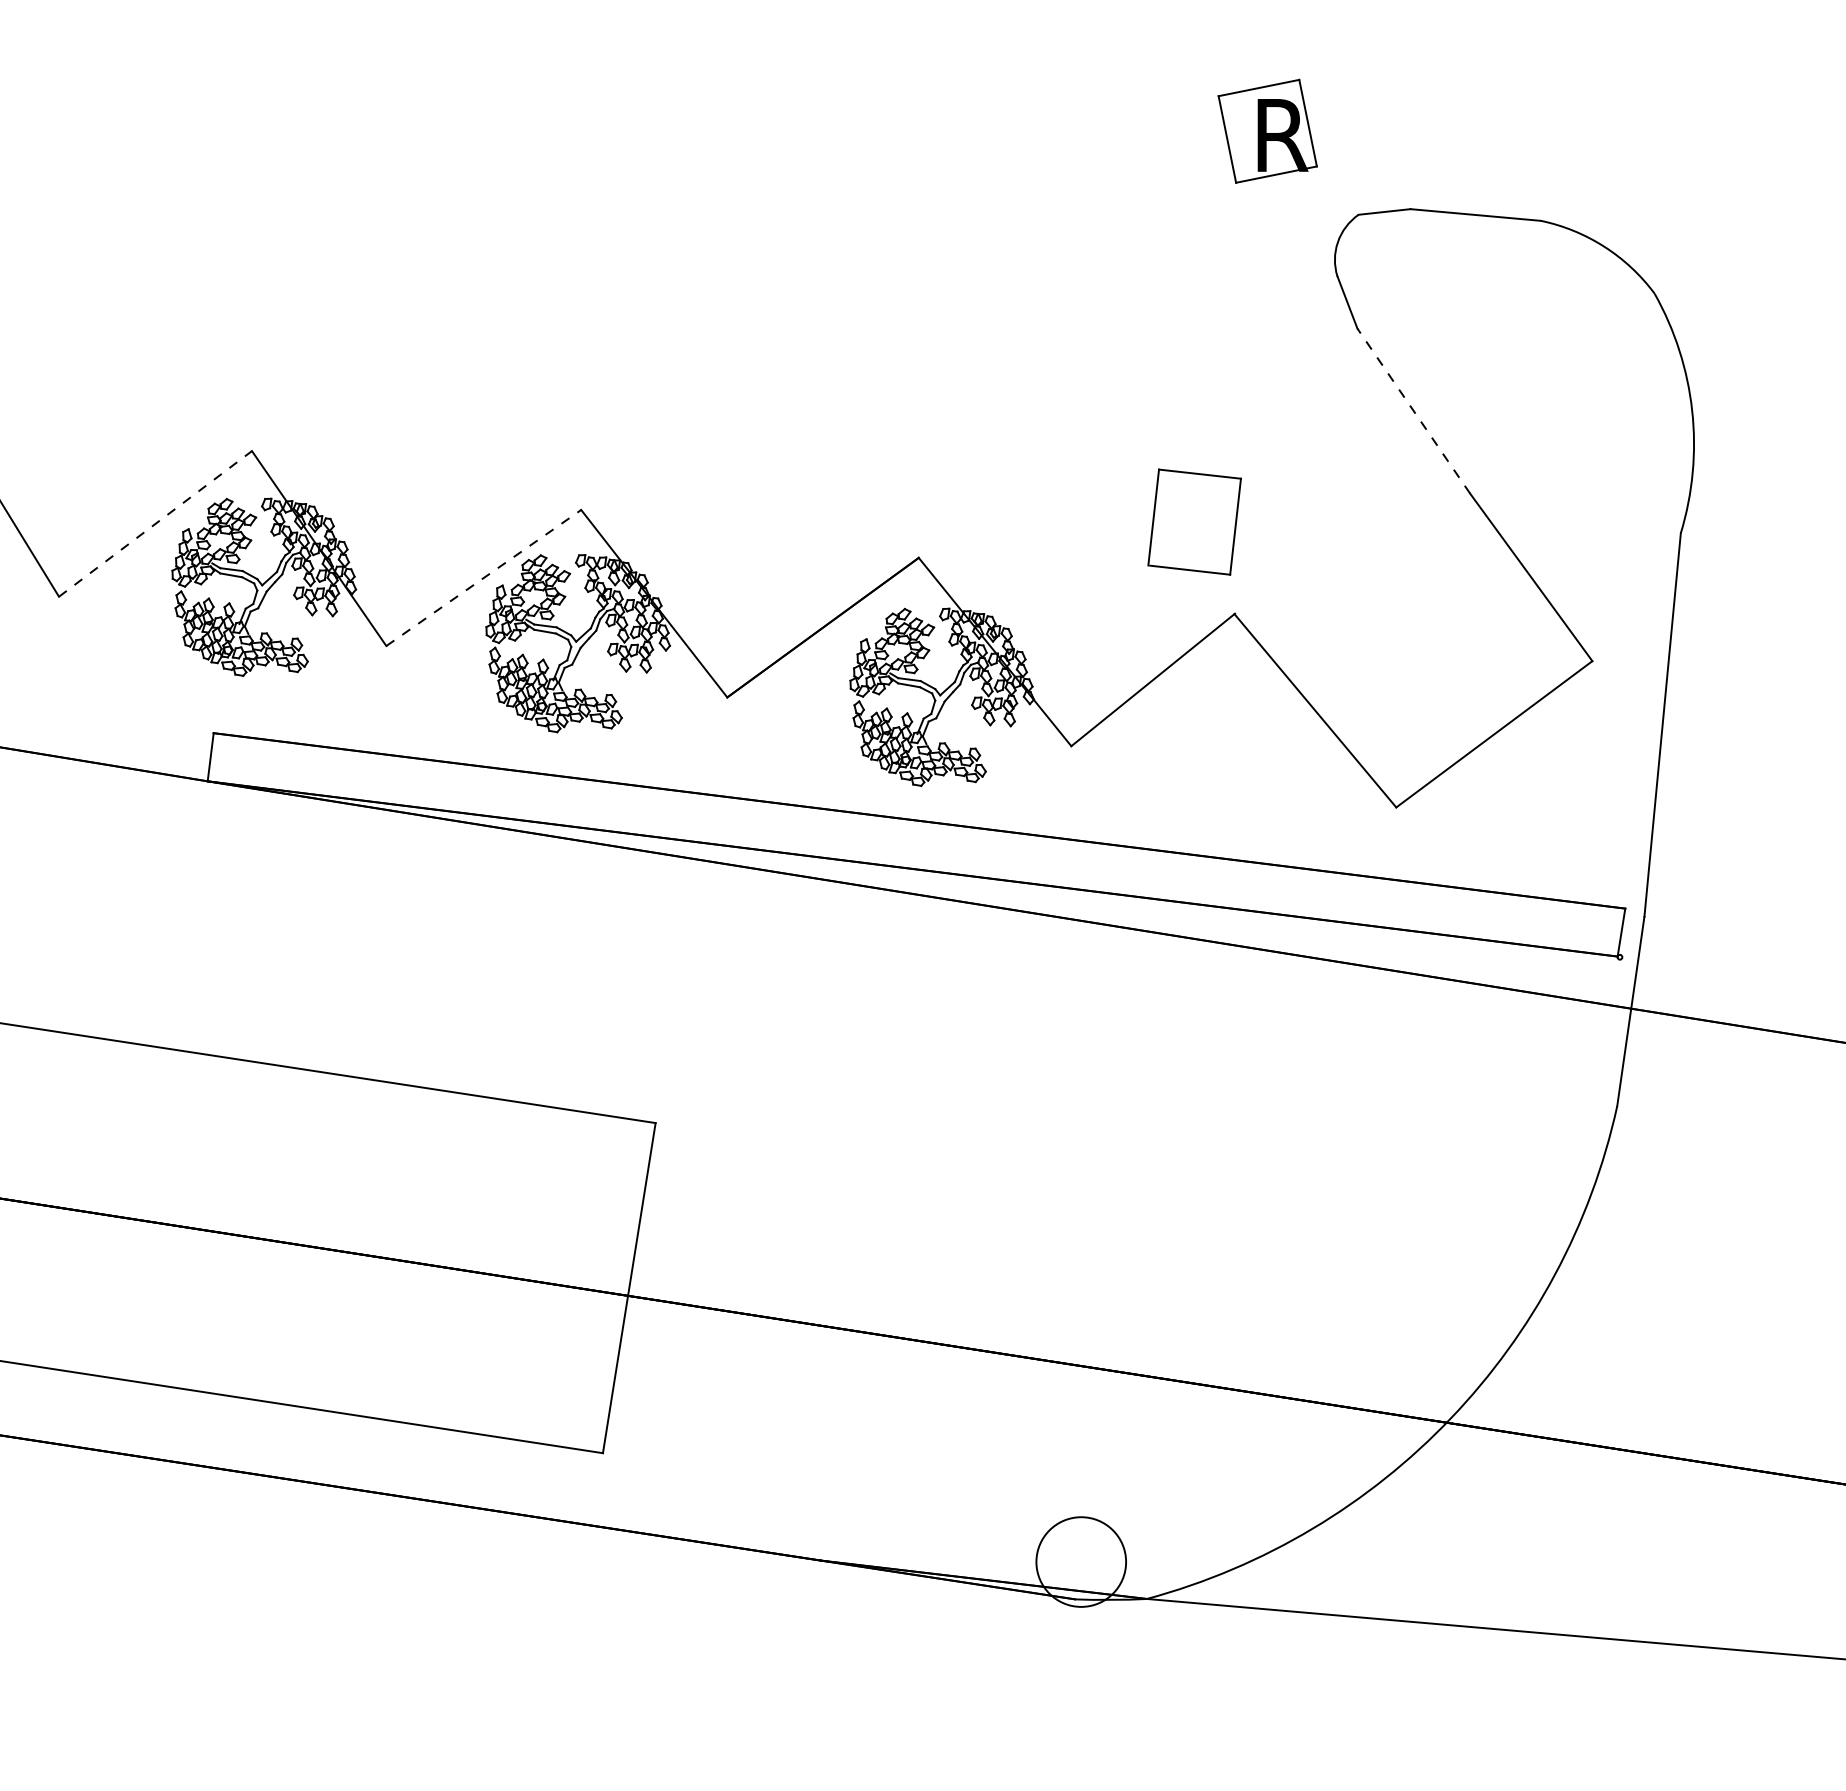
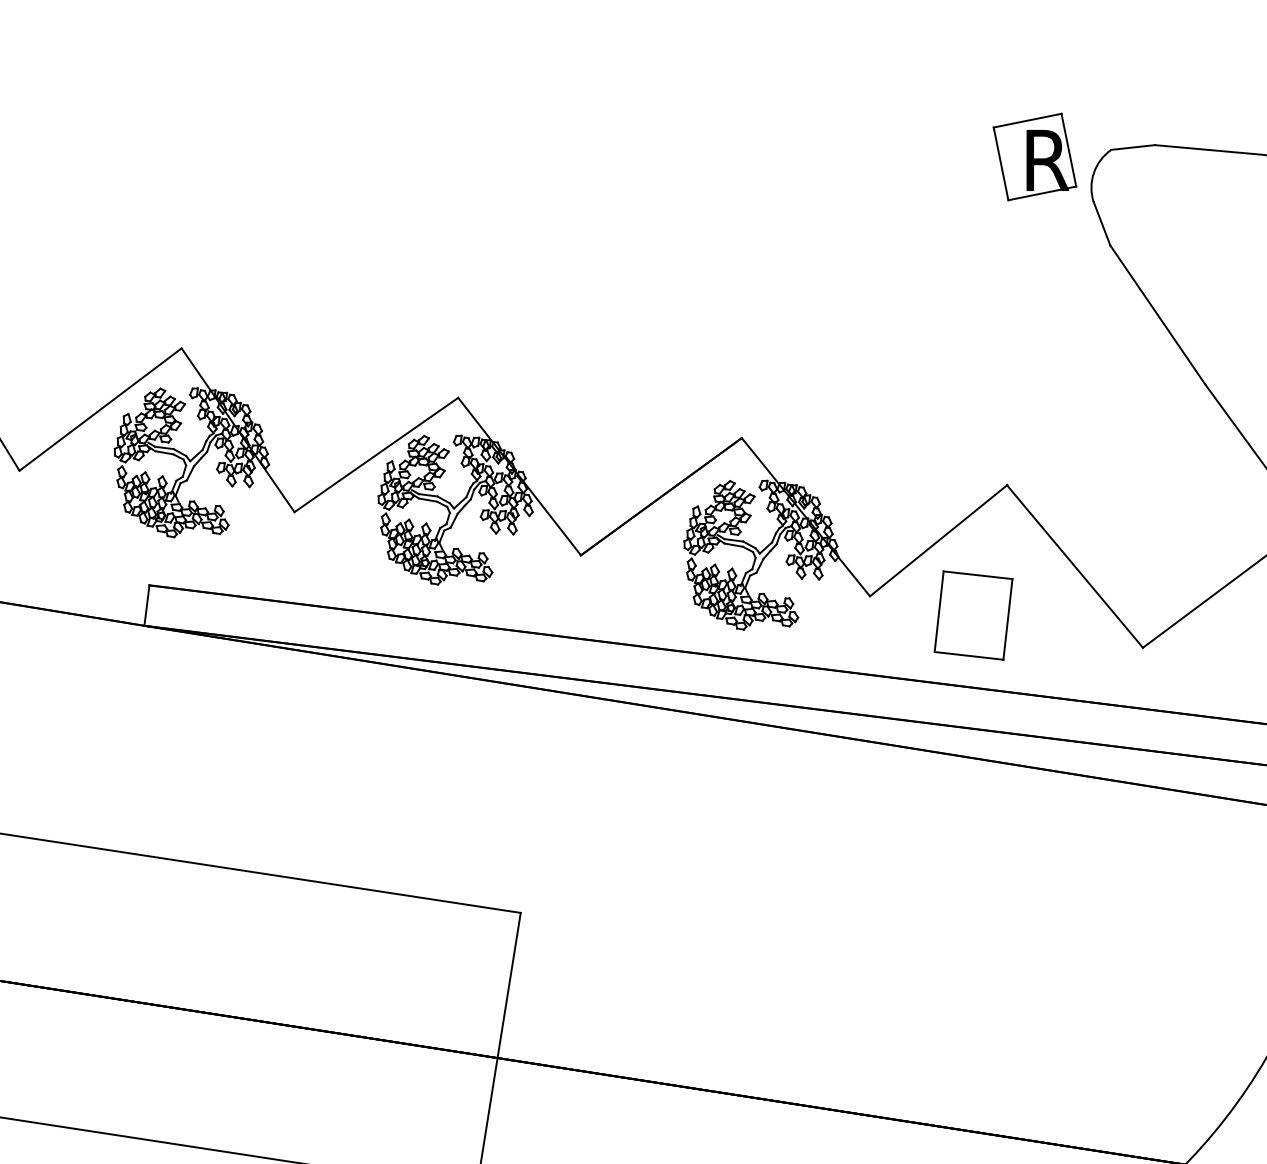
part: (1267, 130) -> (1034, 156), moved
line: (1413, 411) -> (1157, 315), dashed -> solid
part: (1194, 521) -> (973, 615), moved
line: (155, 523) -> (100, 409), dashed -> solid
line: (483, 578) -> (376, 455), dashed -> solid

